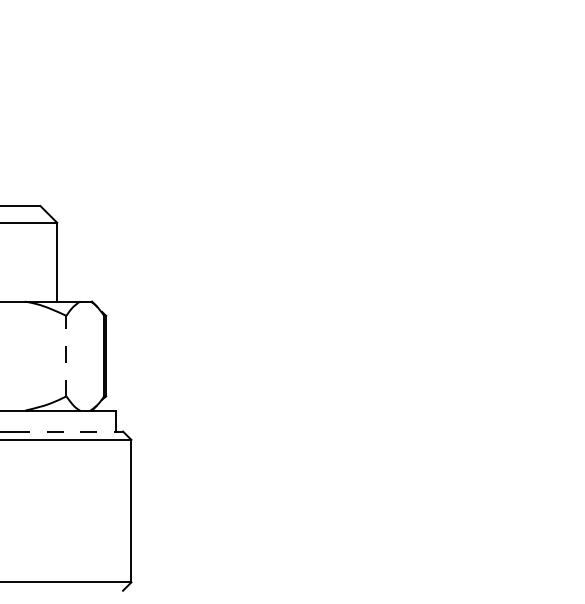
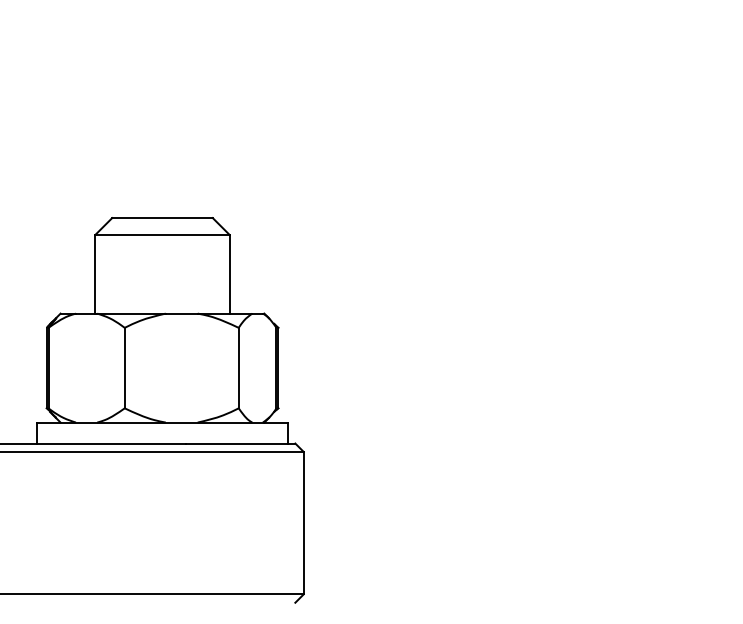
line: (66, 355) -> (238, 367), dashed -> solid
line: (65, 431) -> (237, 443), dashed -> solid

